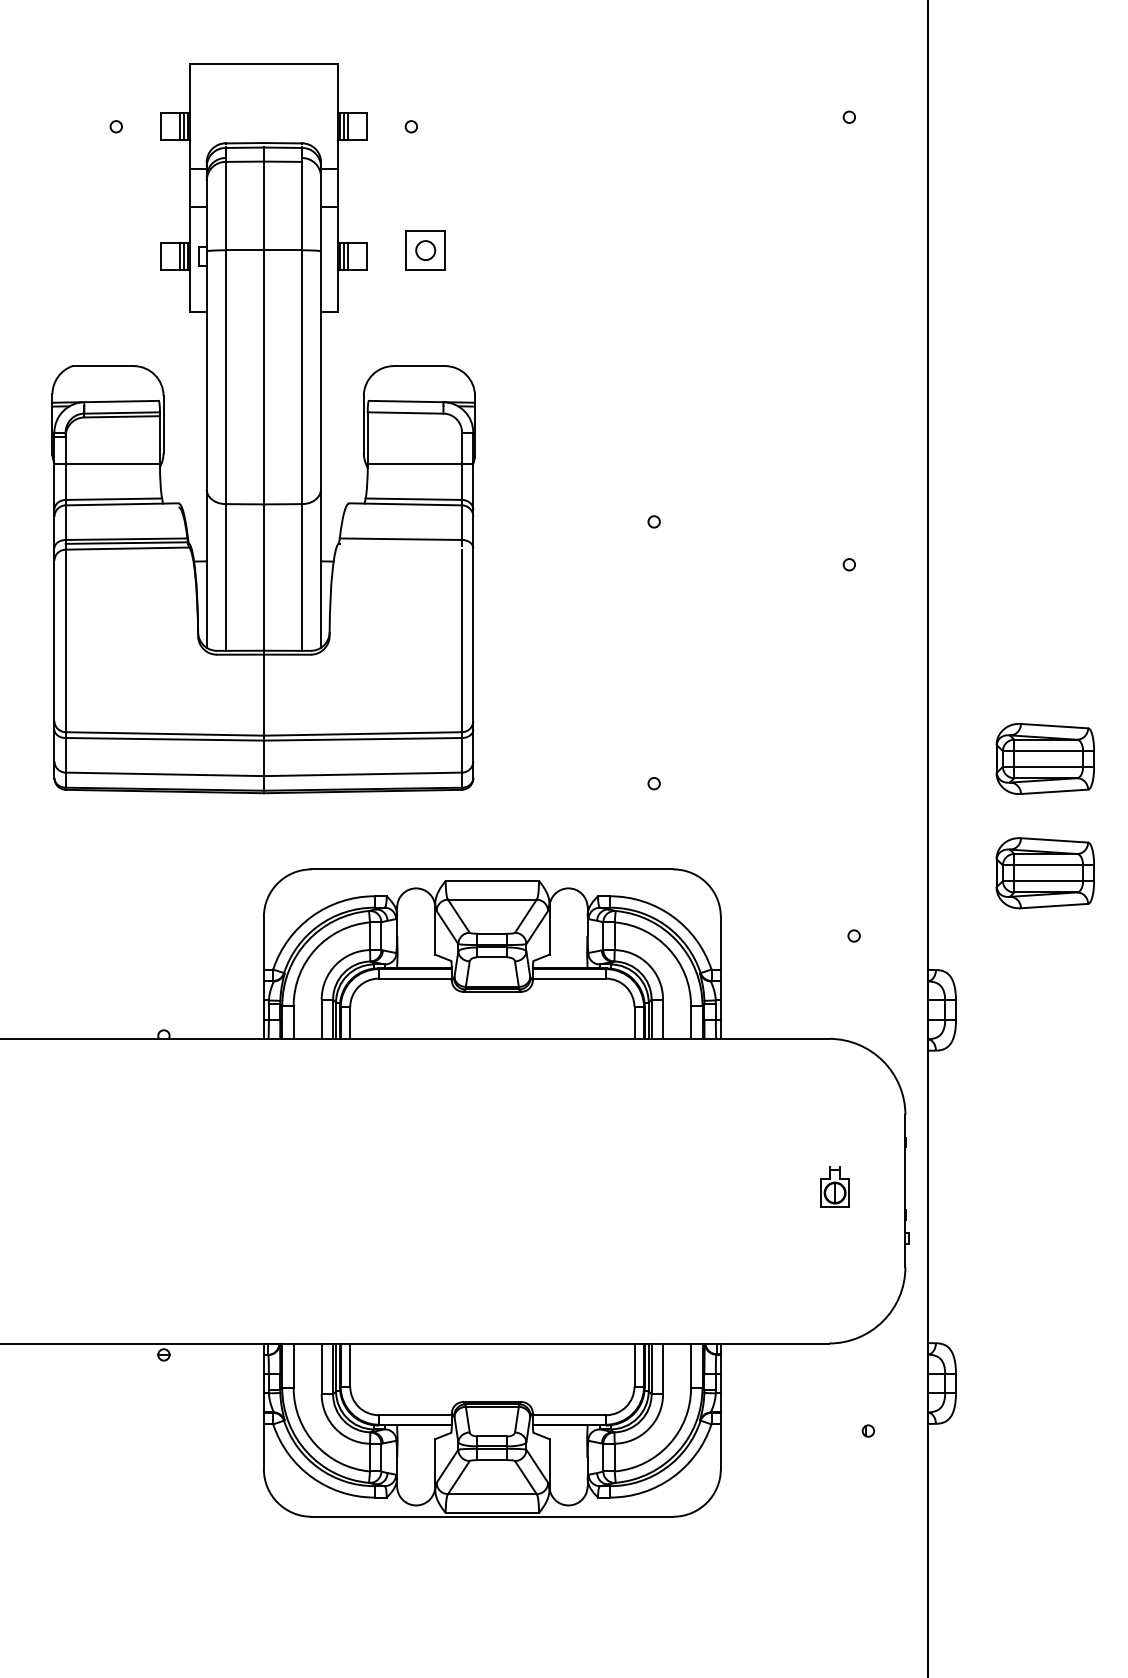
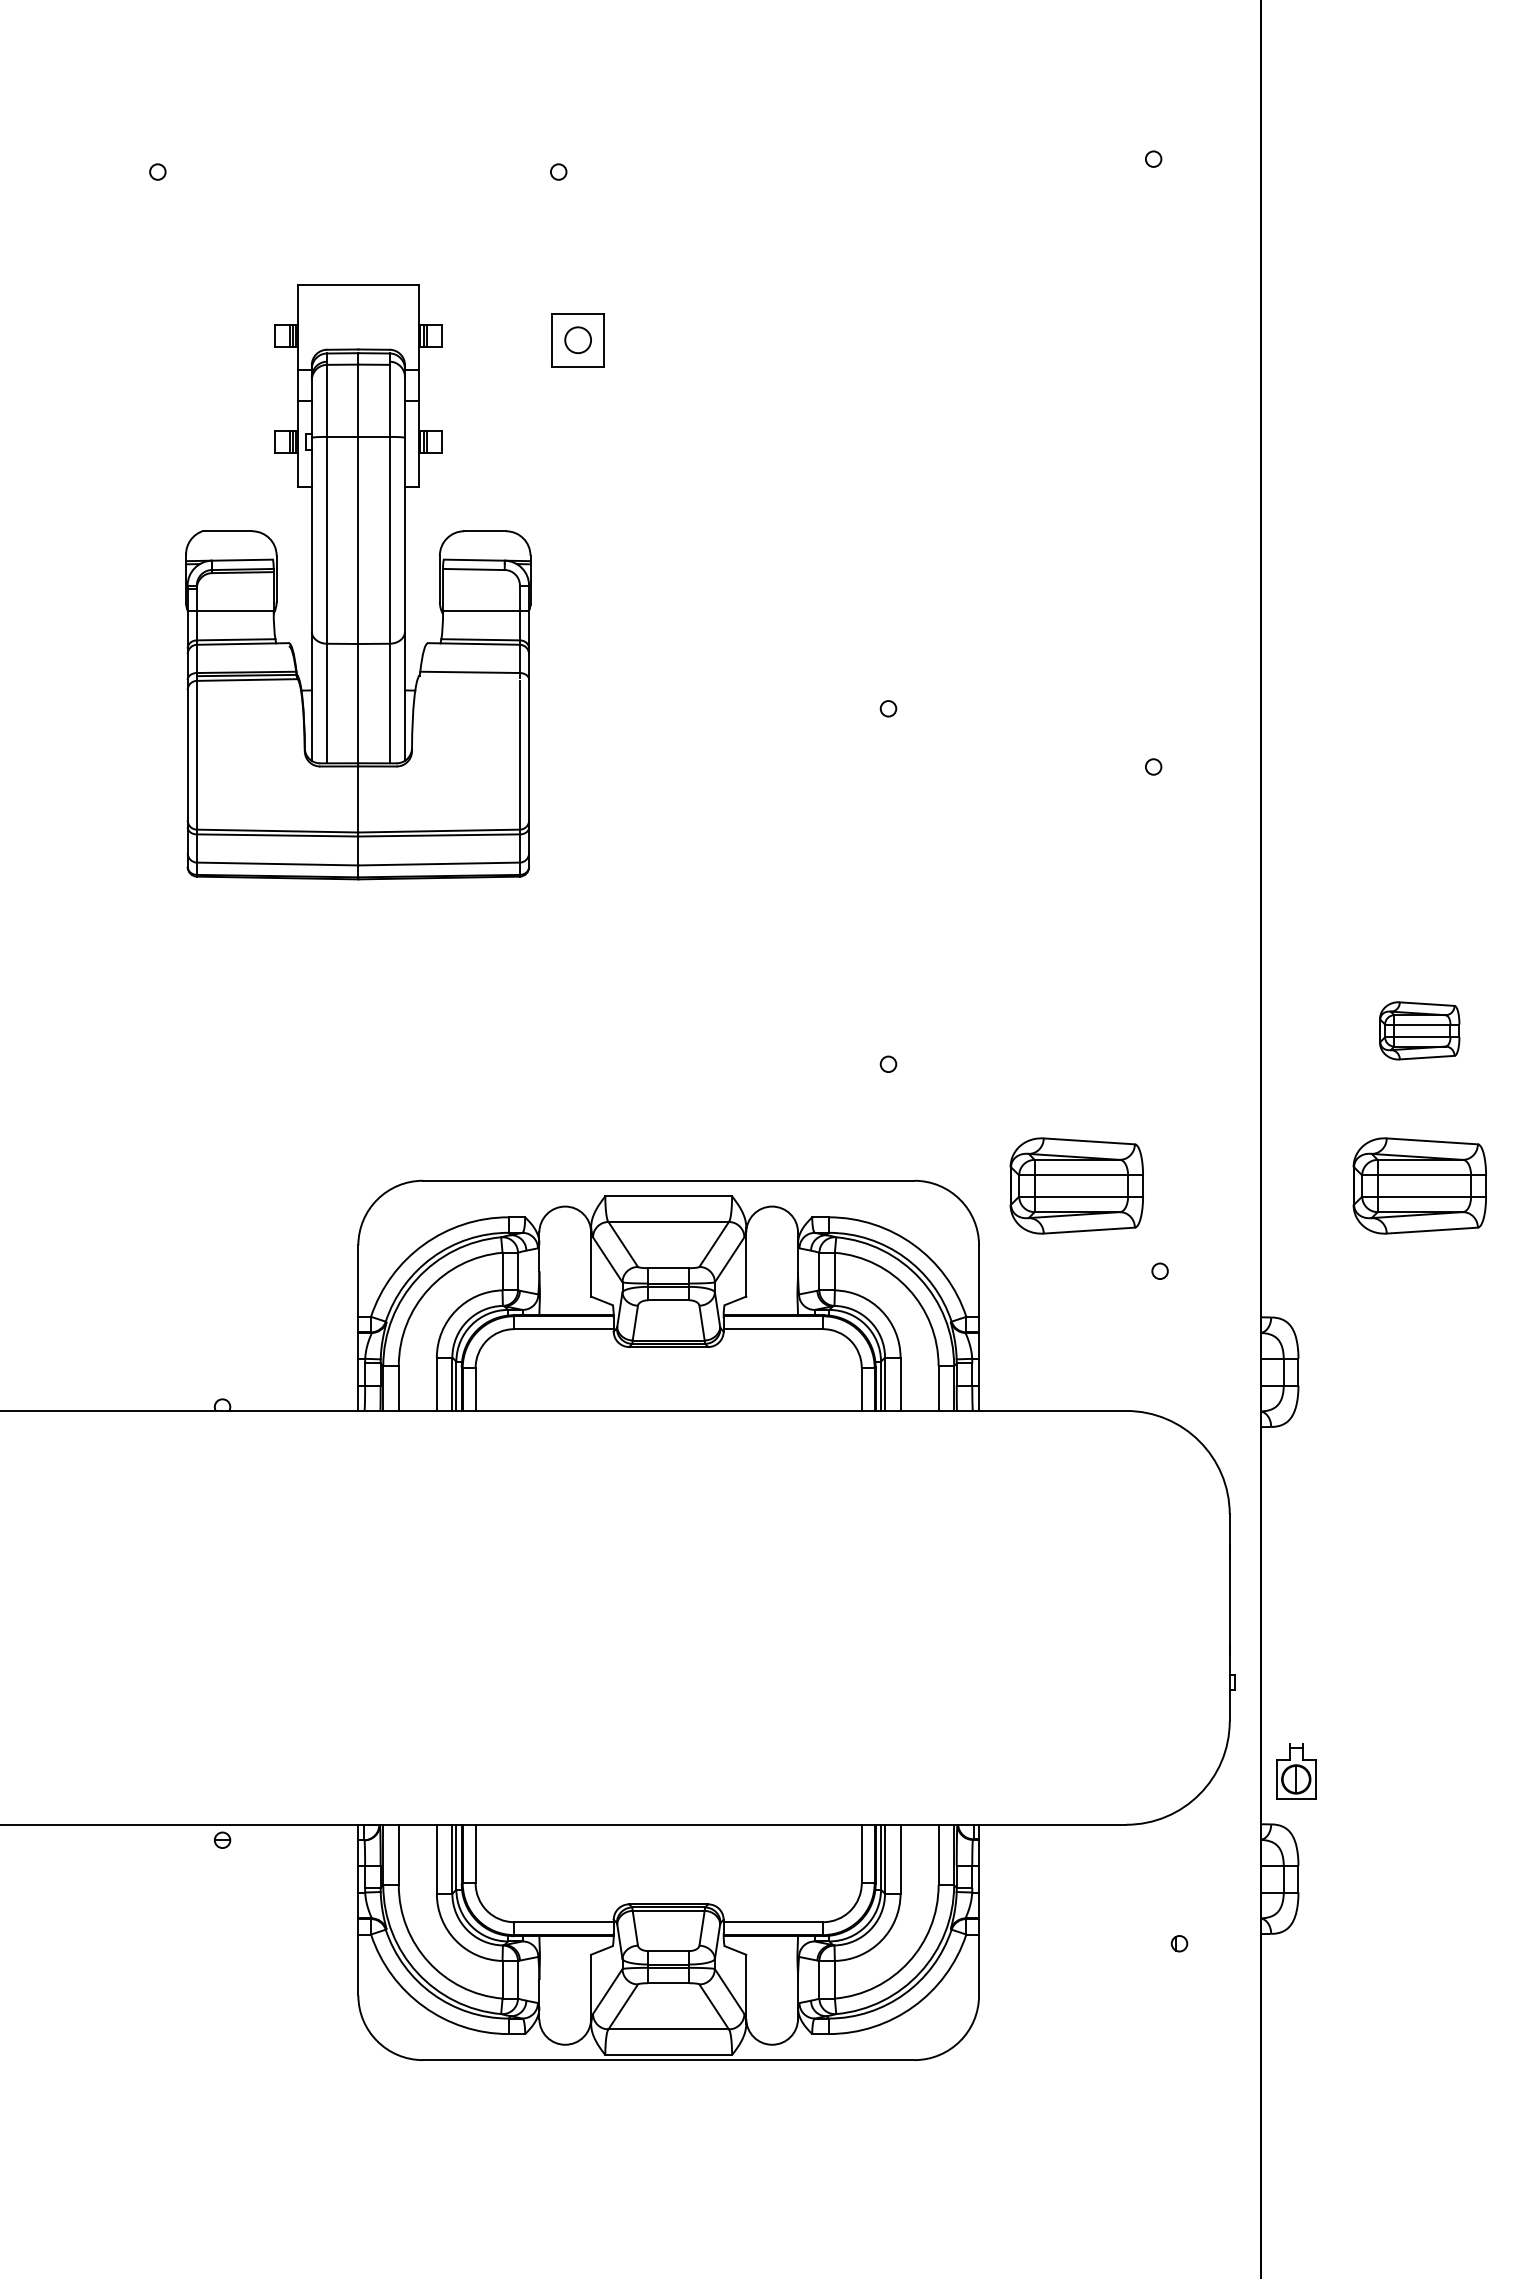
part: (263, 428) -> (358, 582), size x0.6
part: (1045, 758) -> (1419, 1030), size x0.6
part: (792, 872) -> (1076, 1185), added
part: (835, 1187) -> (1296, 1771), moved

